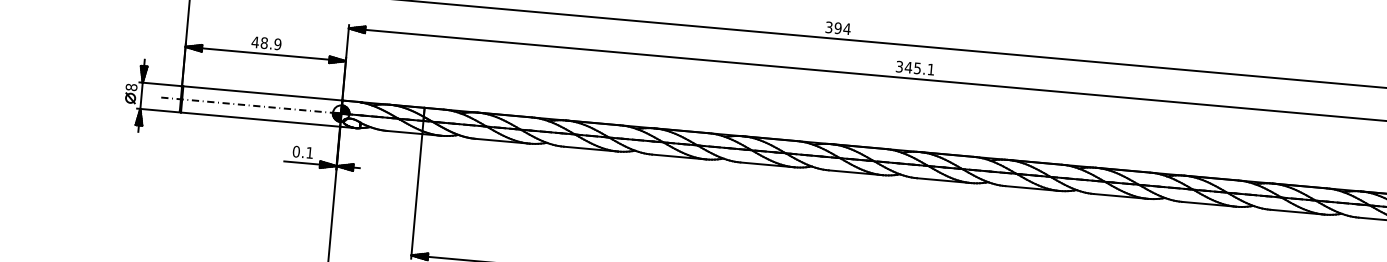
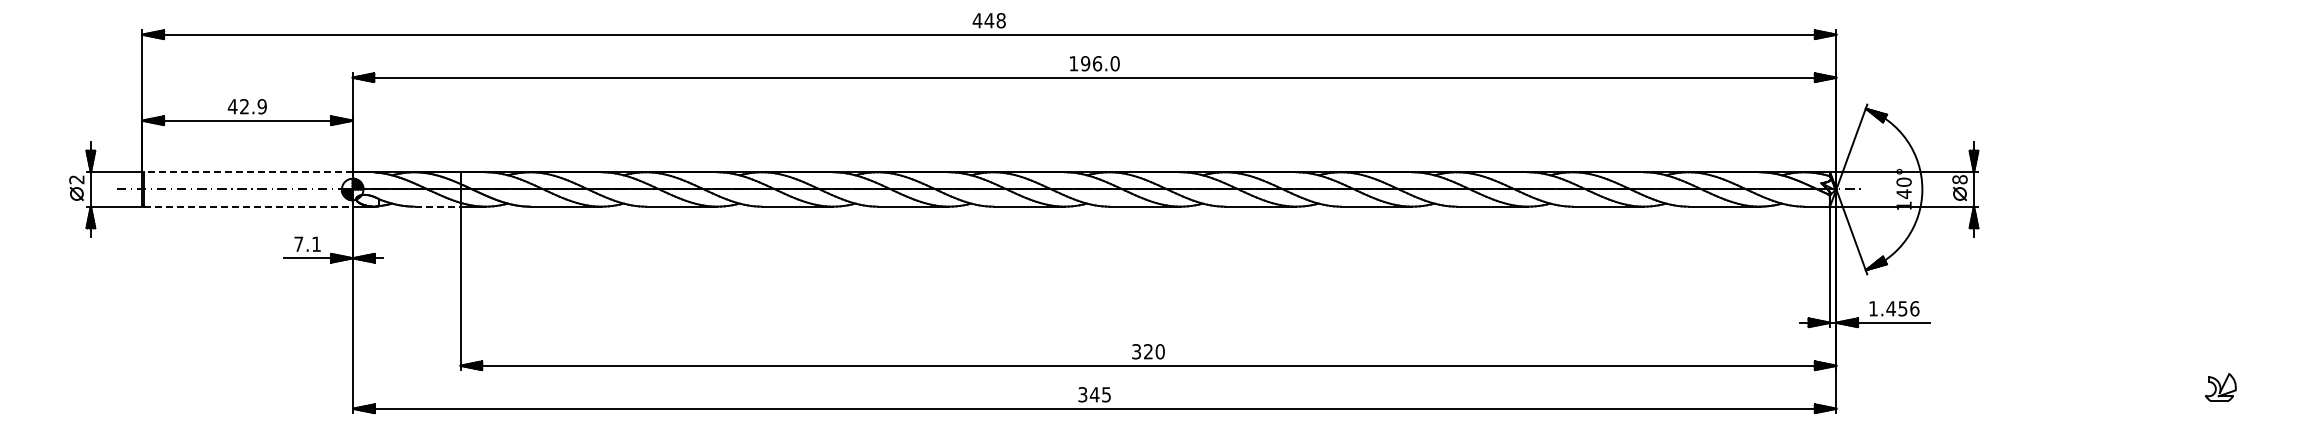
text: (838, 28) -> (989, 20), 394 -> 448
text: (264, 42) -> (244, 106), 48.9 -> 42.9
text: (915, 68) -> (1094, 63), 345.1 -> 196.0
text: (131, 87) -> (76, 179), 8 -> 2
line: (262, 93) -> (247, 172), solid -> dashed
line: (260, 119) -> (248, 206), solid -> dashed
line: (405, 132) -> (438, 206), solid -> dashed
text: (296, 151) -> (298, 243), 0.1 -> 7.1

